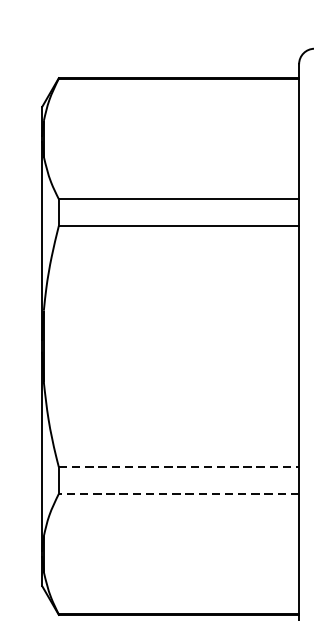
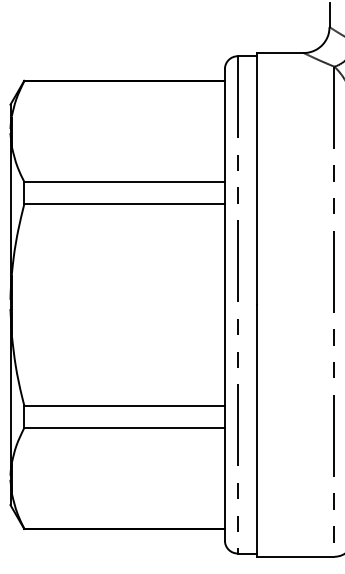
line: (180, 467) -> (125, 405), dashed -> solid
line: (178, 493) -> (124, 427), dashed -> solid

